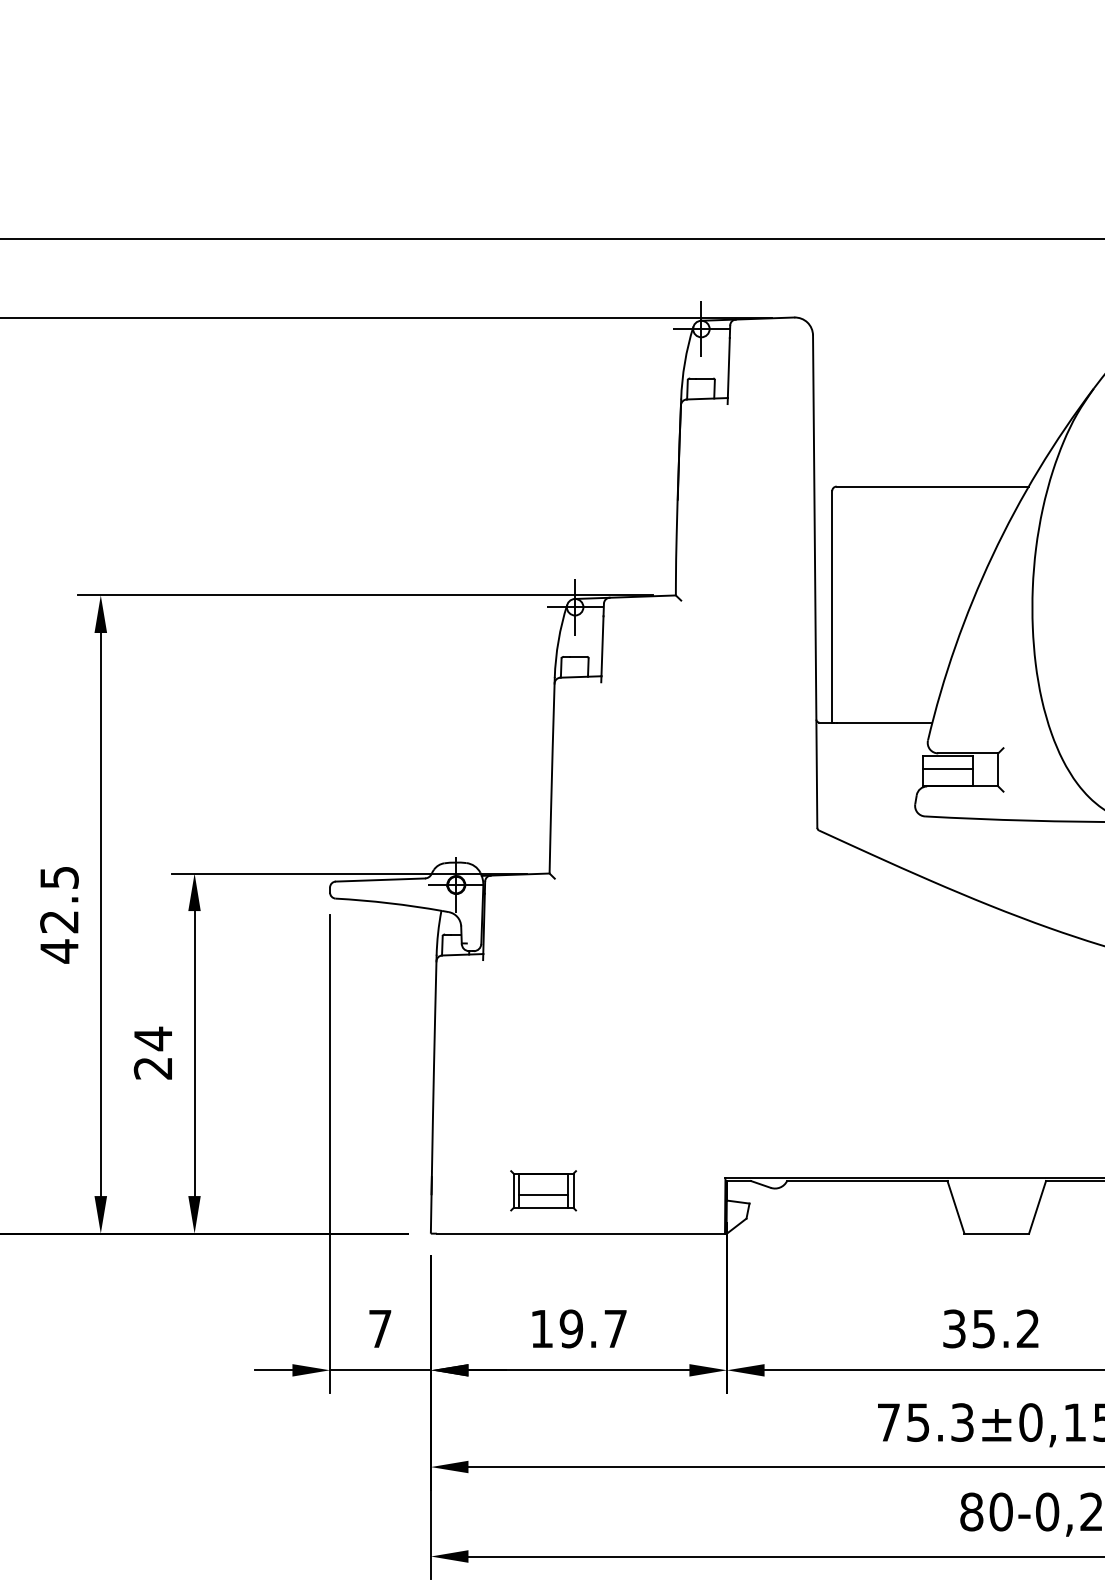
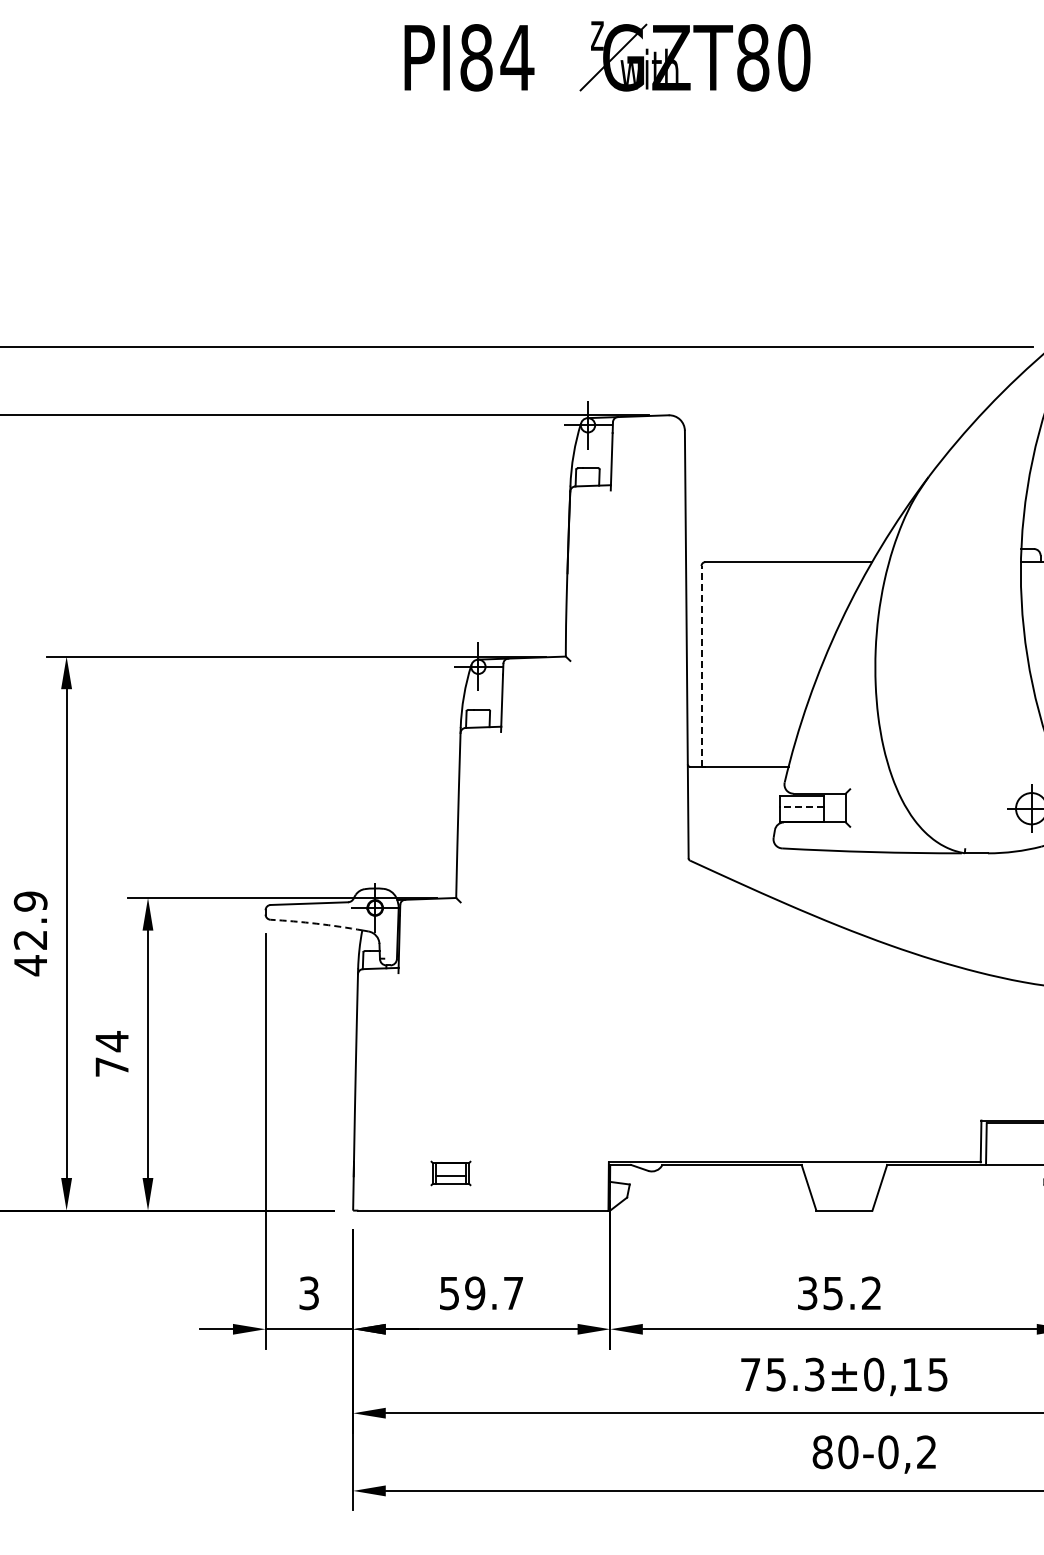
line: (832, 605) -> (701, 665), solid -> dashed
line: (948, 769) -> (802, 807), solid -> dashed
text: (59, 877) -> (30, 901), 42.5 -> 42.9
arc: (388, 902) -> (316, 923), solid -> dashed
text: (152, 1067) -> (111, 1066), 24 -> 74
part: (543, 1190) -> (450, 1173), size x0.7
text: (379, 1329) -> (308, 1293), 7 -> 3
text: (541, 1329) -> (449, 1293), 19.7 -> 59.7

